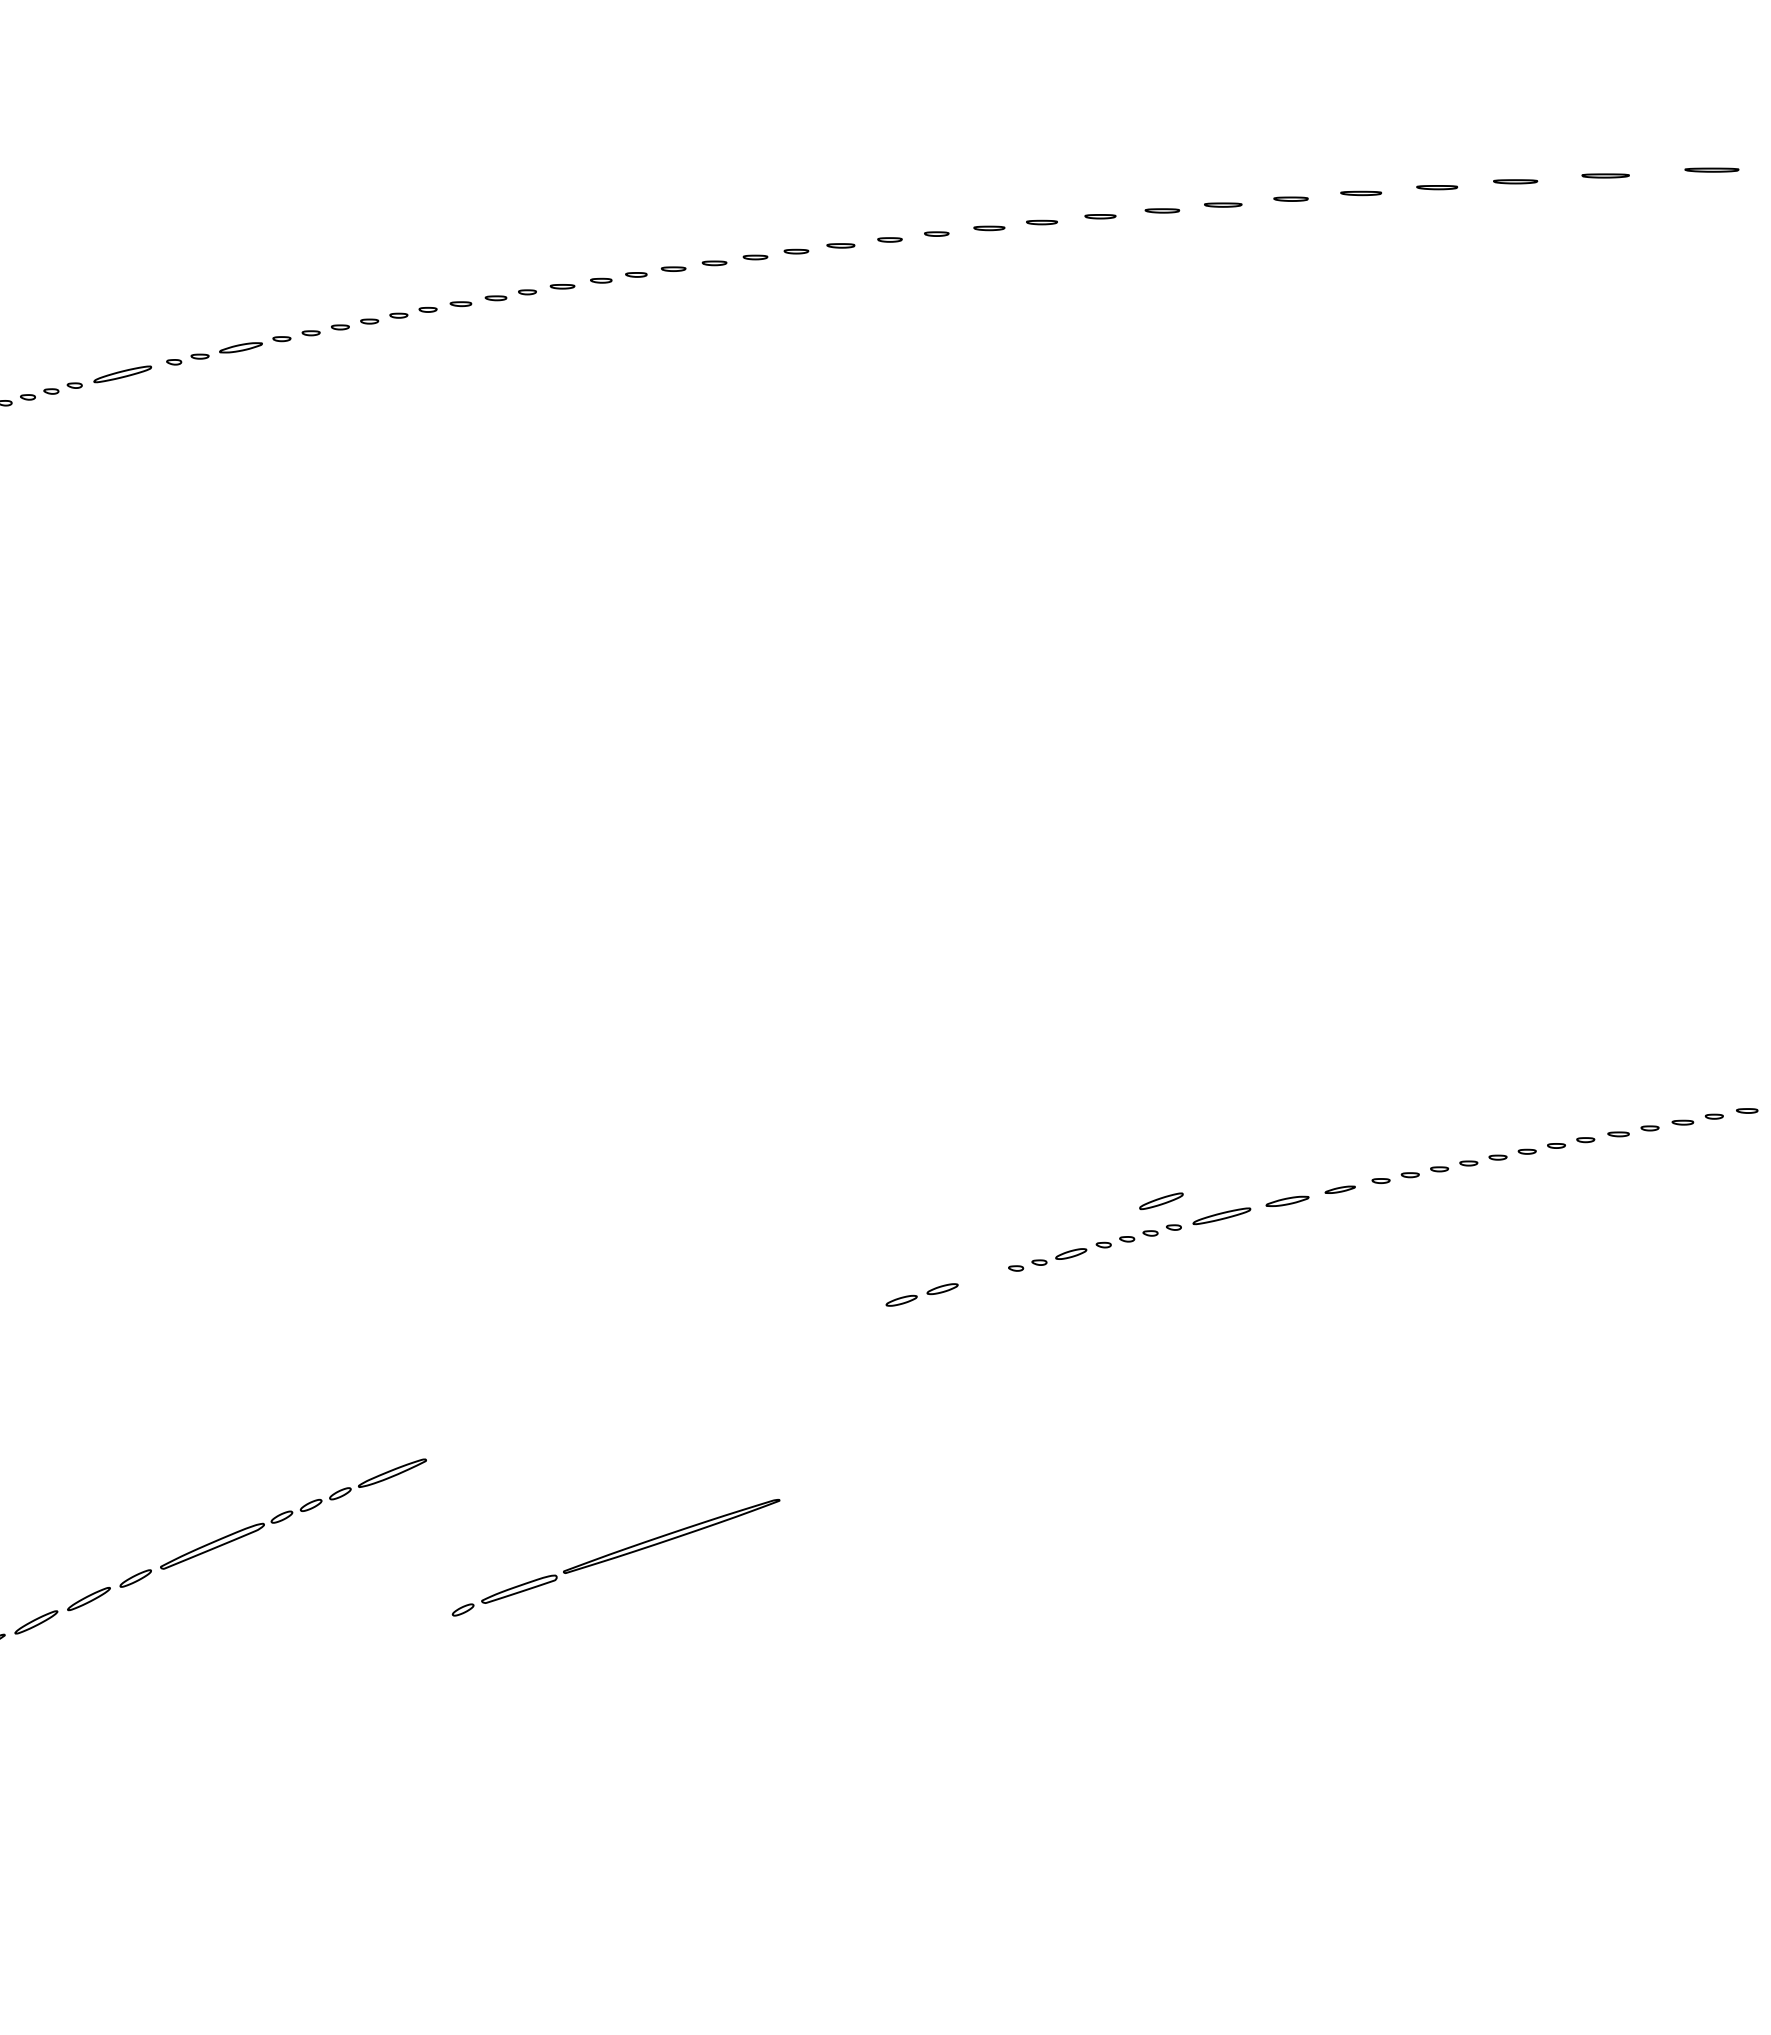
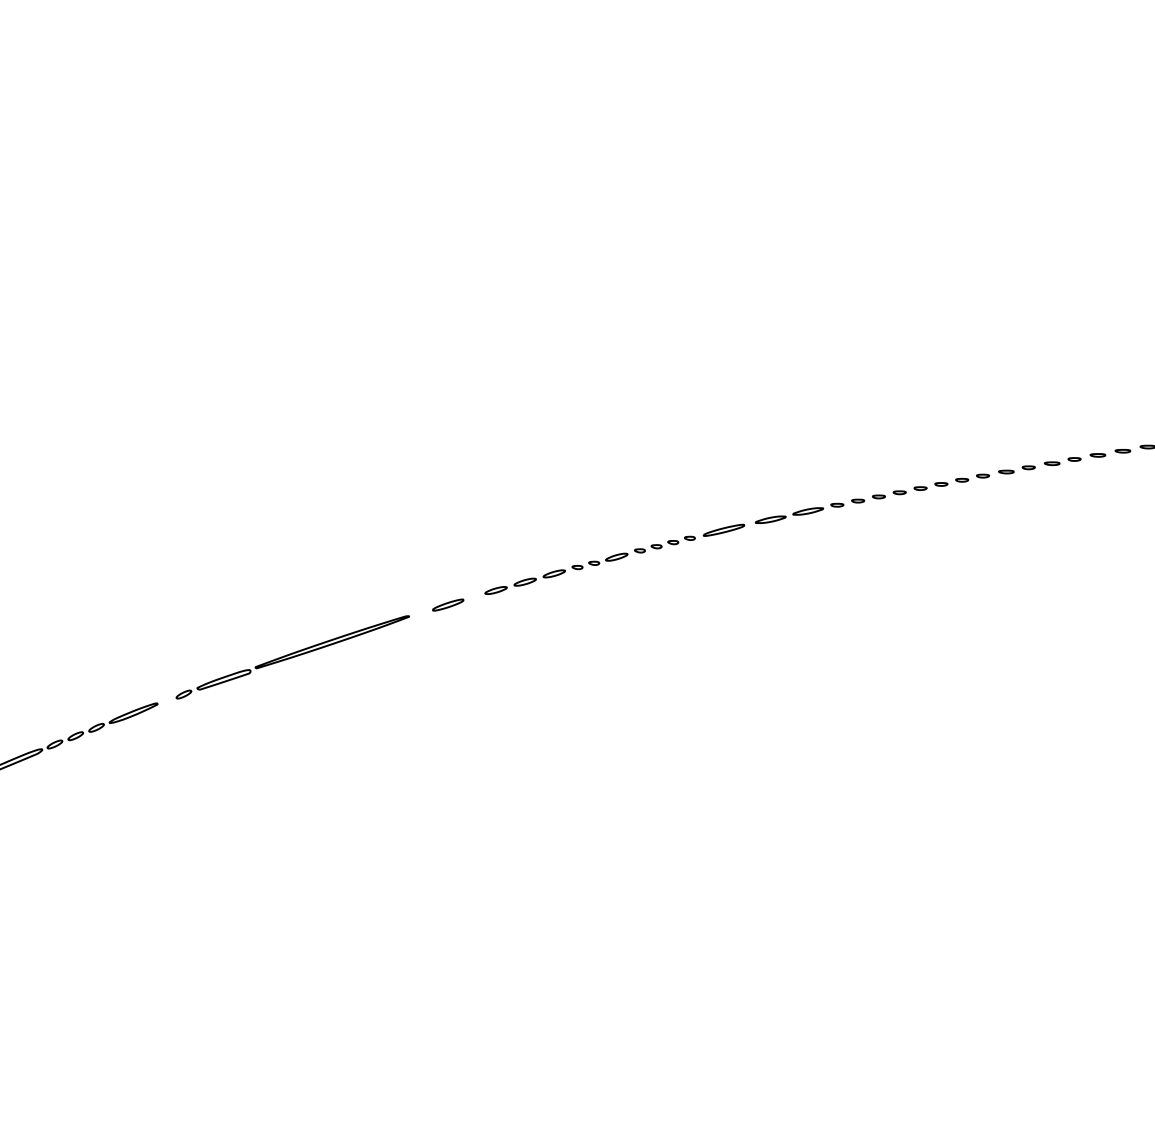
part: (1340, 1189) -> (808, 511), size x1.43
part: (1161, 1201) -> (448, 605), moved
part: (983, 1277) -> (554, 573), added
part: (615, 1557) -> (292, 657), moved

